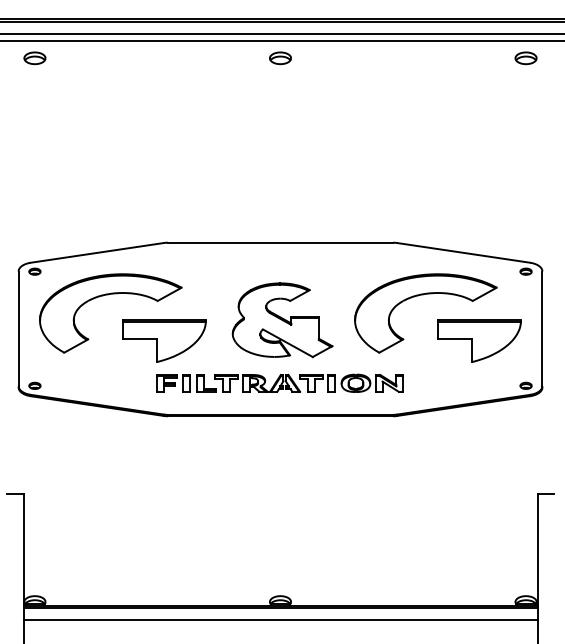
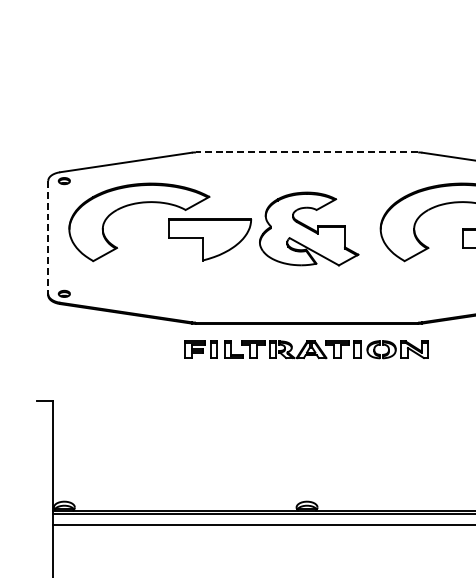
line: (280, 242) -> (307, 152), solid -> dashed
line: (18, 329) -> (48, 238), solid -> dashed
part: (164, 340) -> (210, 239), moved
part: (279, 382) -> (306, 348), moved

